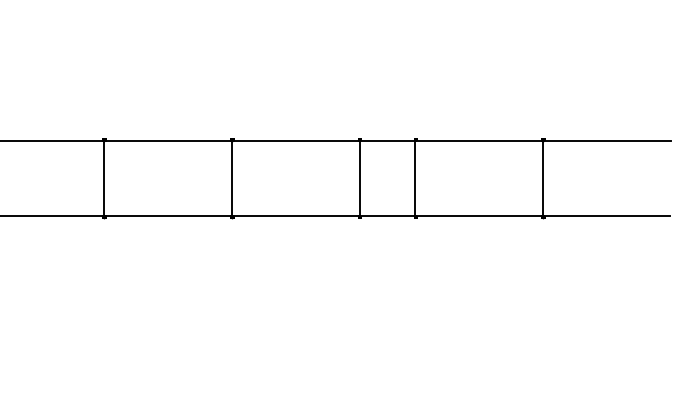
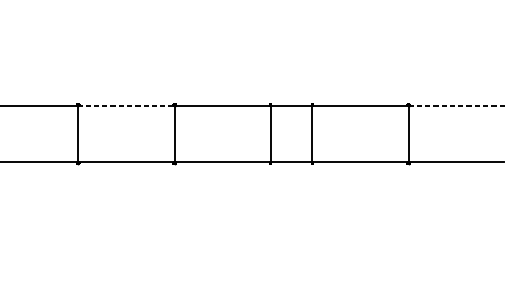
line: (168, 141) -> (126, 106), solid -> dashed
line: (606, 141) -> (456, 106), solid -> dashed

